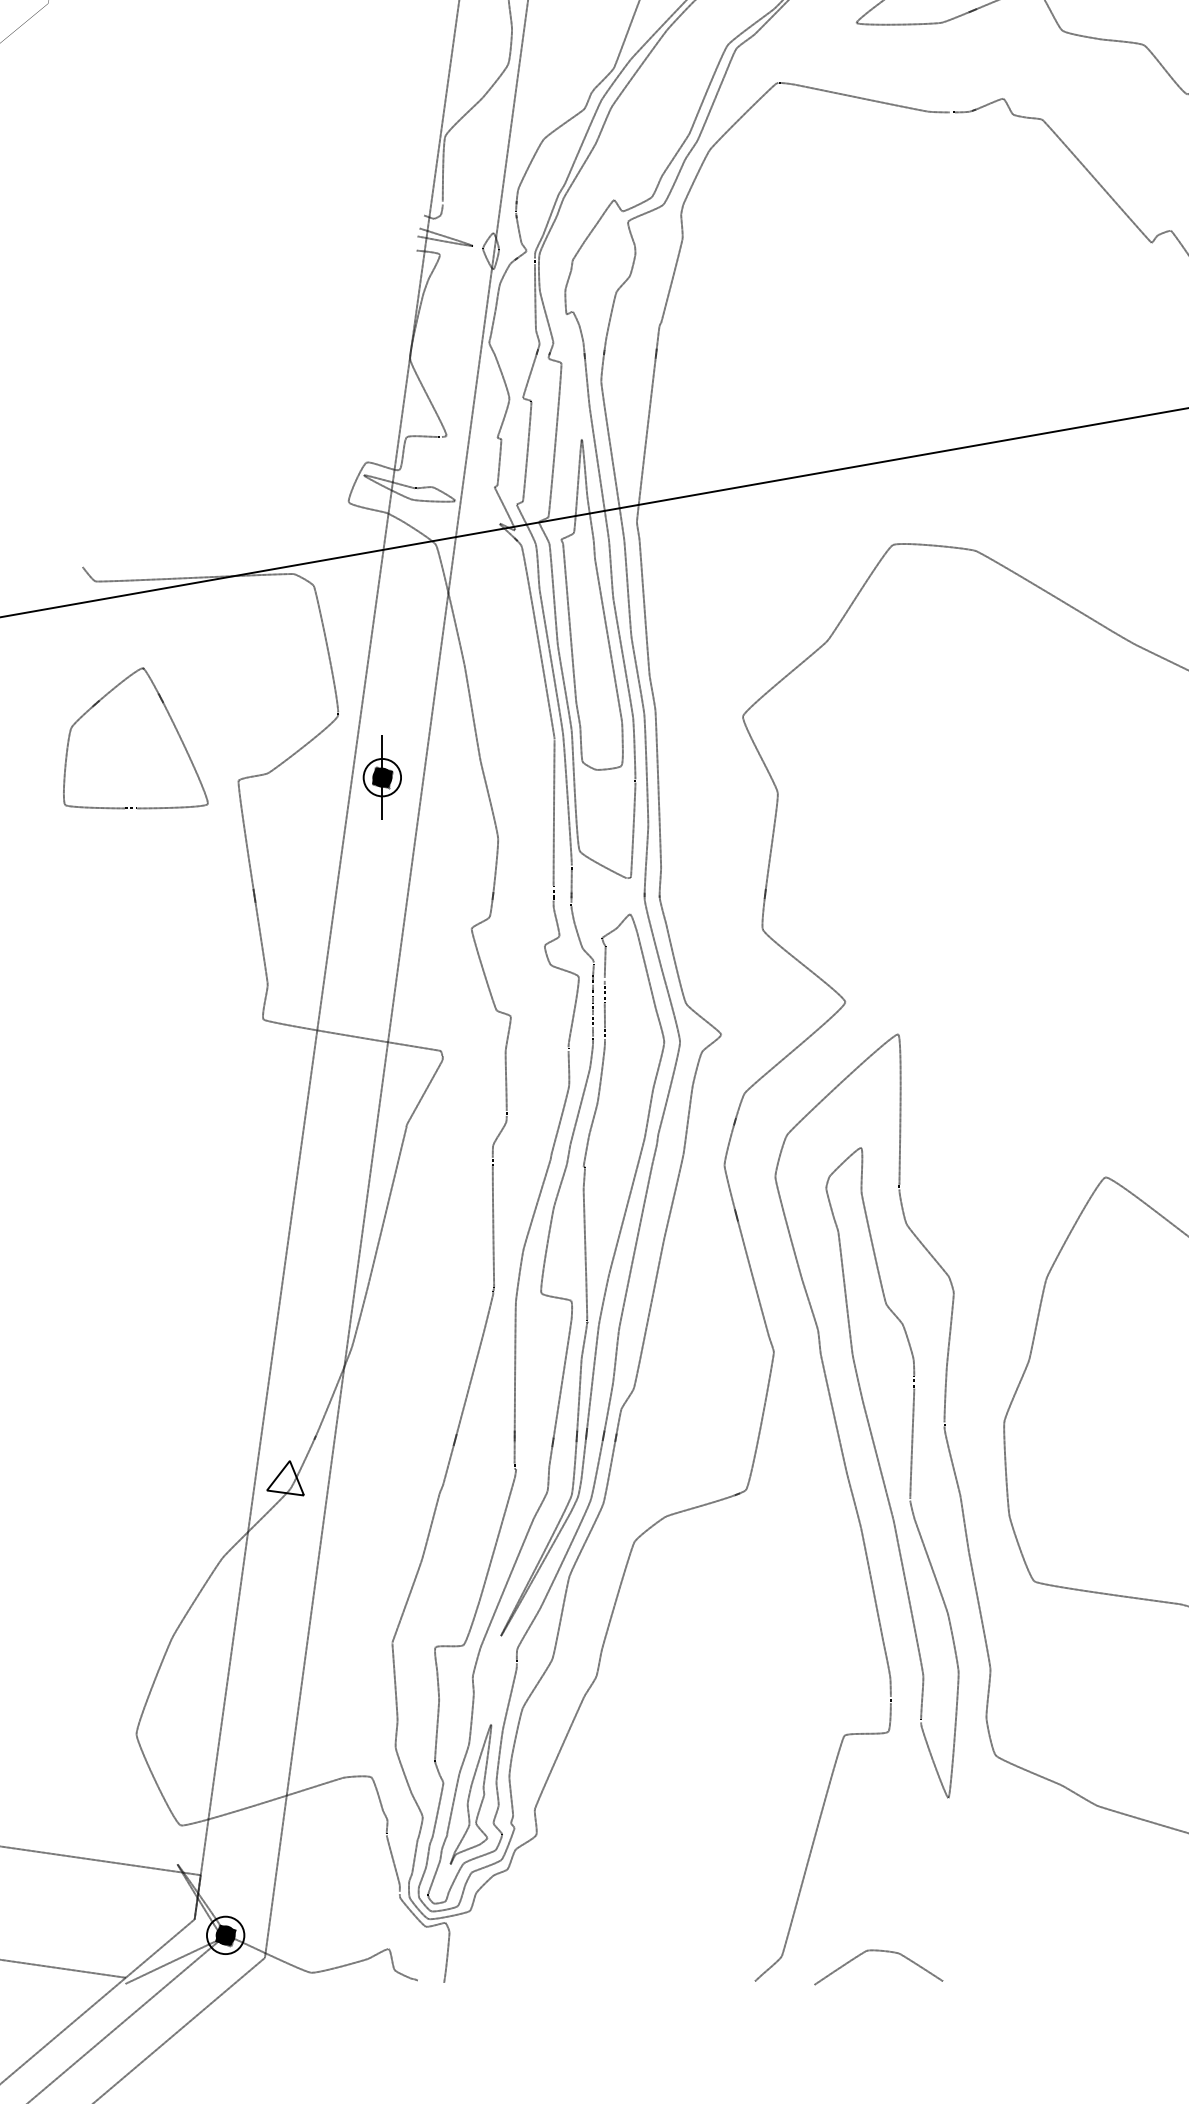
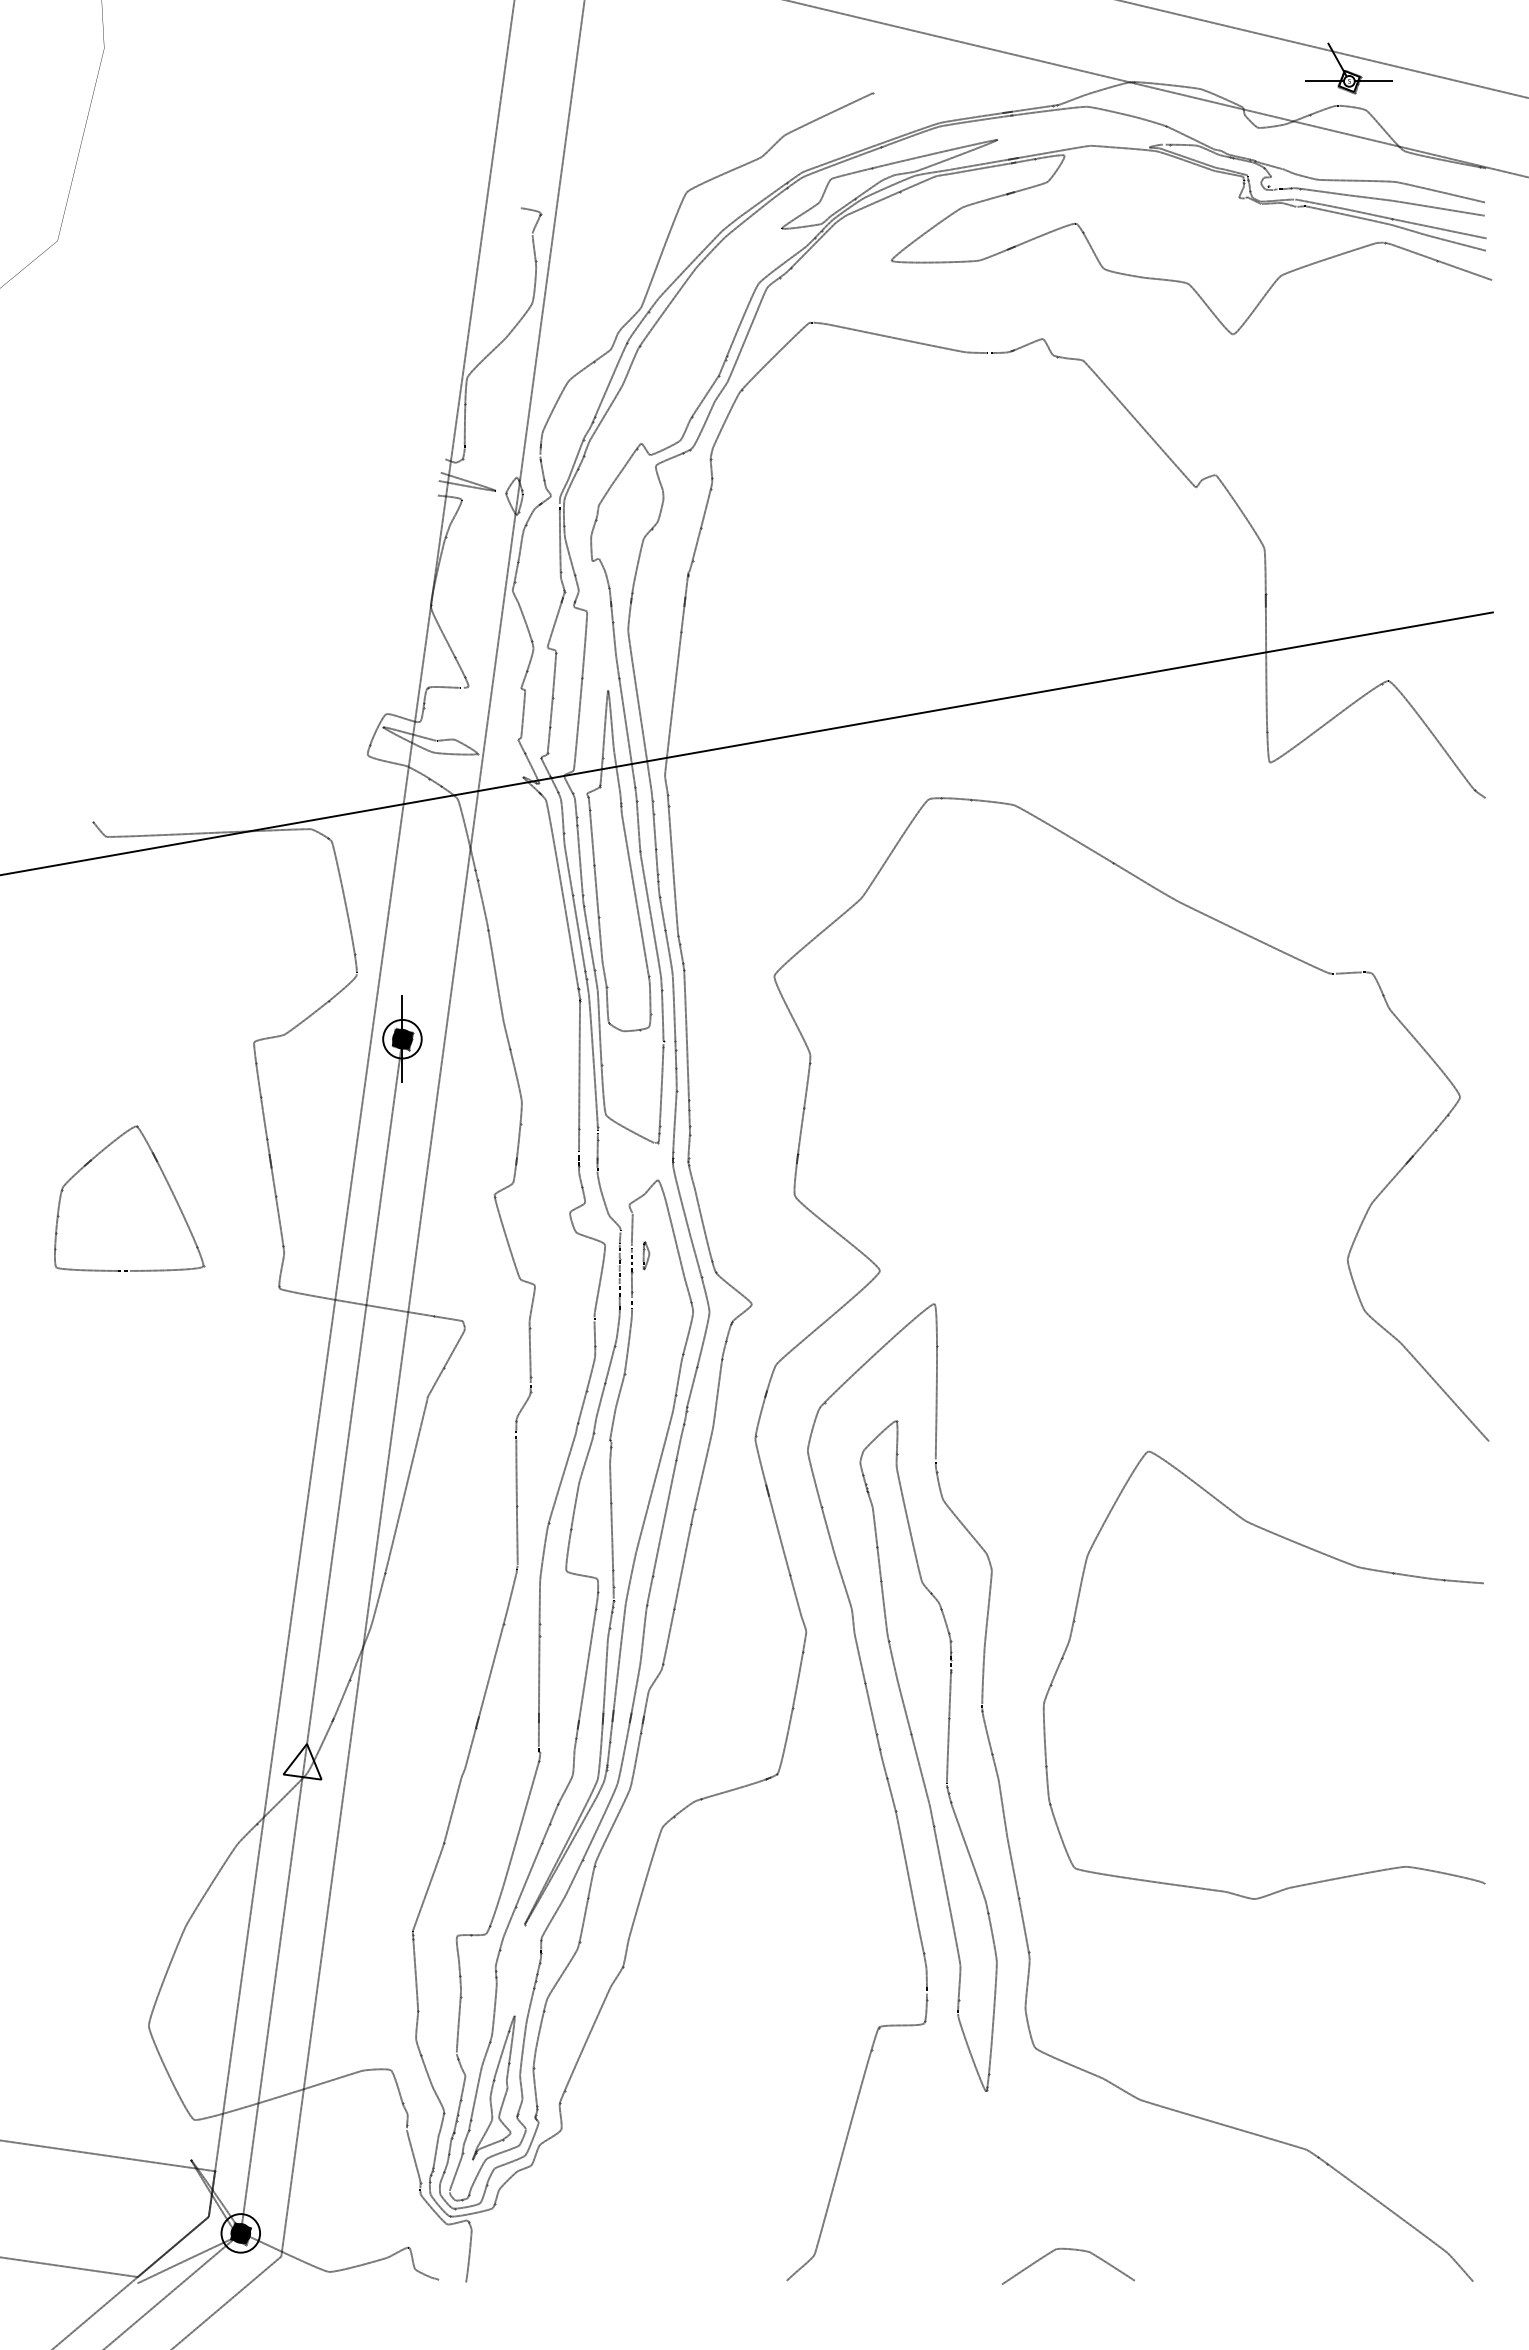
part: (171, 720) -> (165, 1180), moved
part: (618, 987) -> (646, 1255), added
line: (303, 1356) -> (321, 1636), added
line: (159, 1948) -> (172, 2246), added
curve: (881, 1952) -> (1071, 2250), moved

